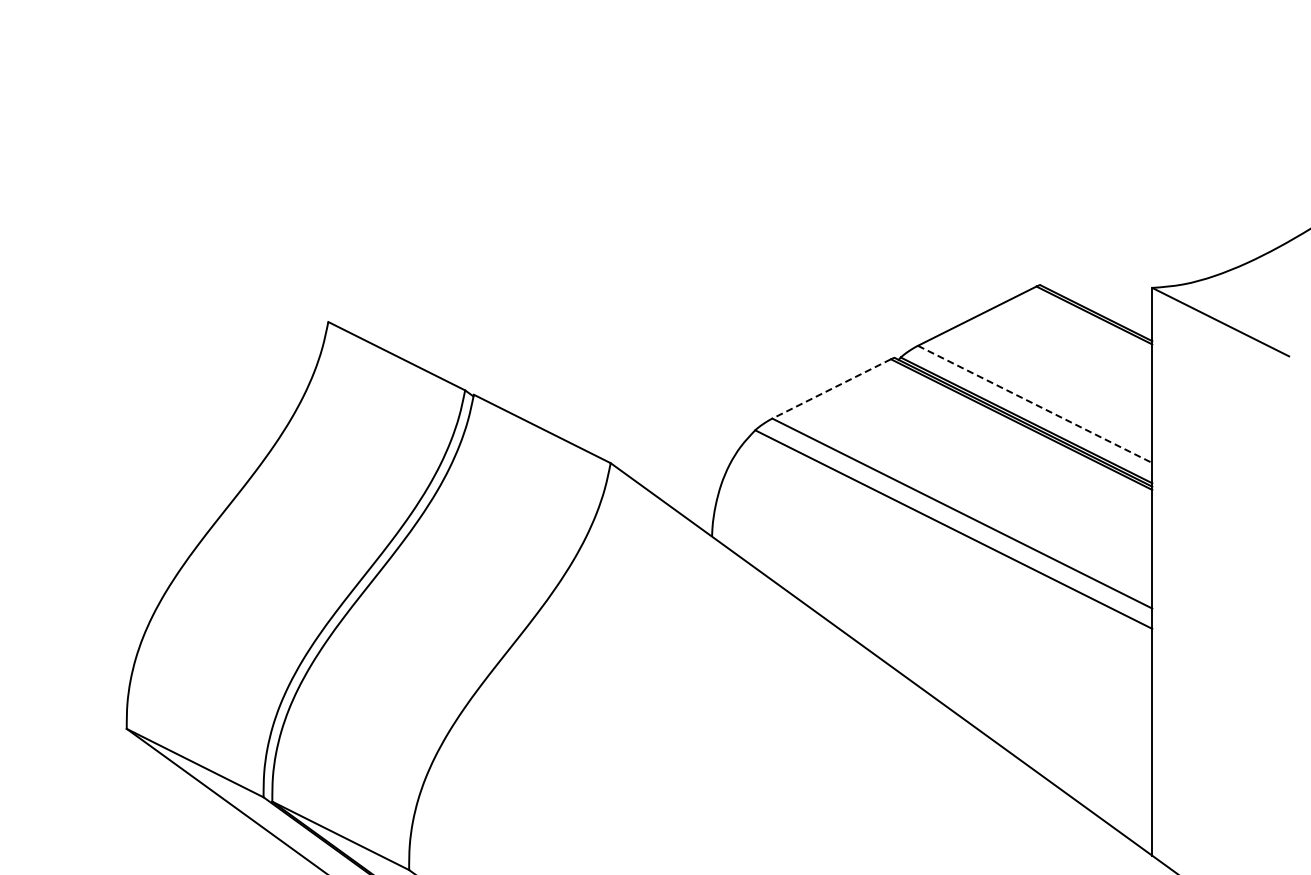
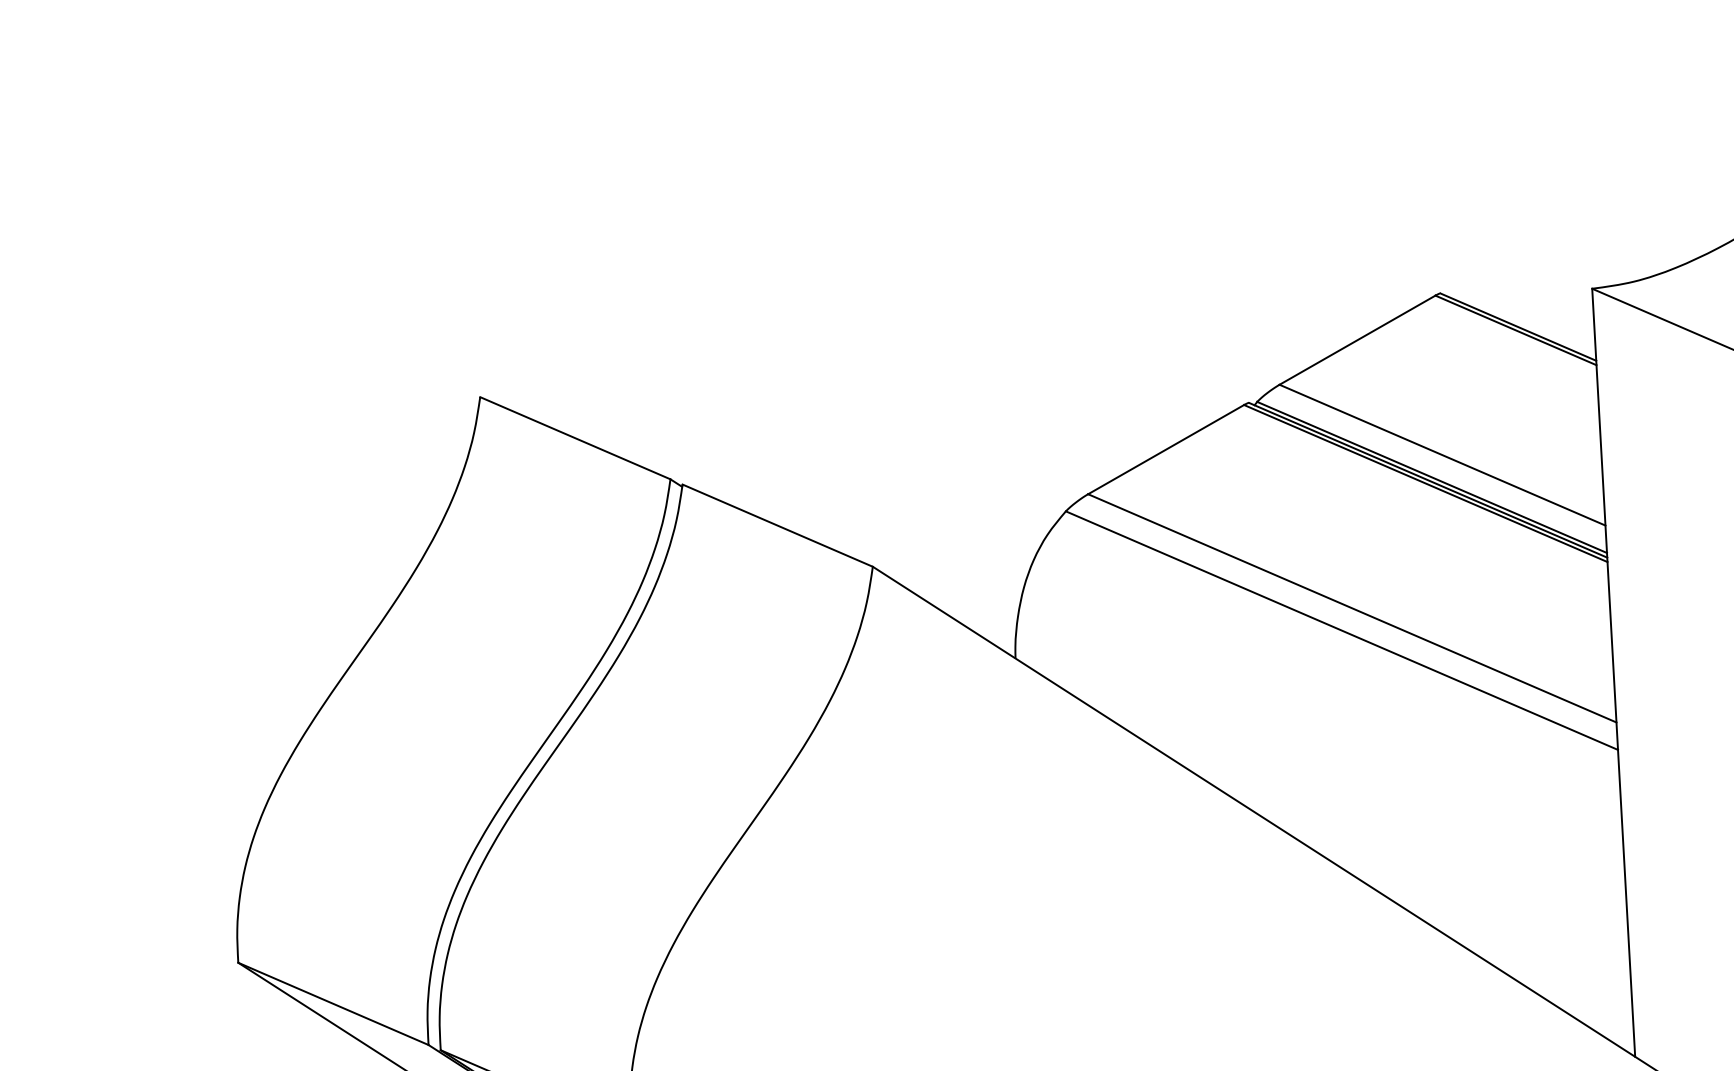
line: (831, 389) -> (1165, 450), dashed -> solid
line: (1035, 404) -> (1443, 455), dashed -> solid

